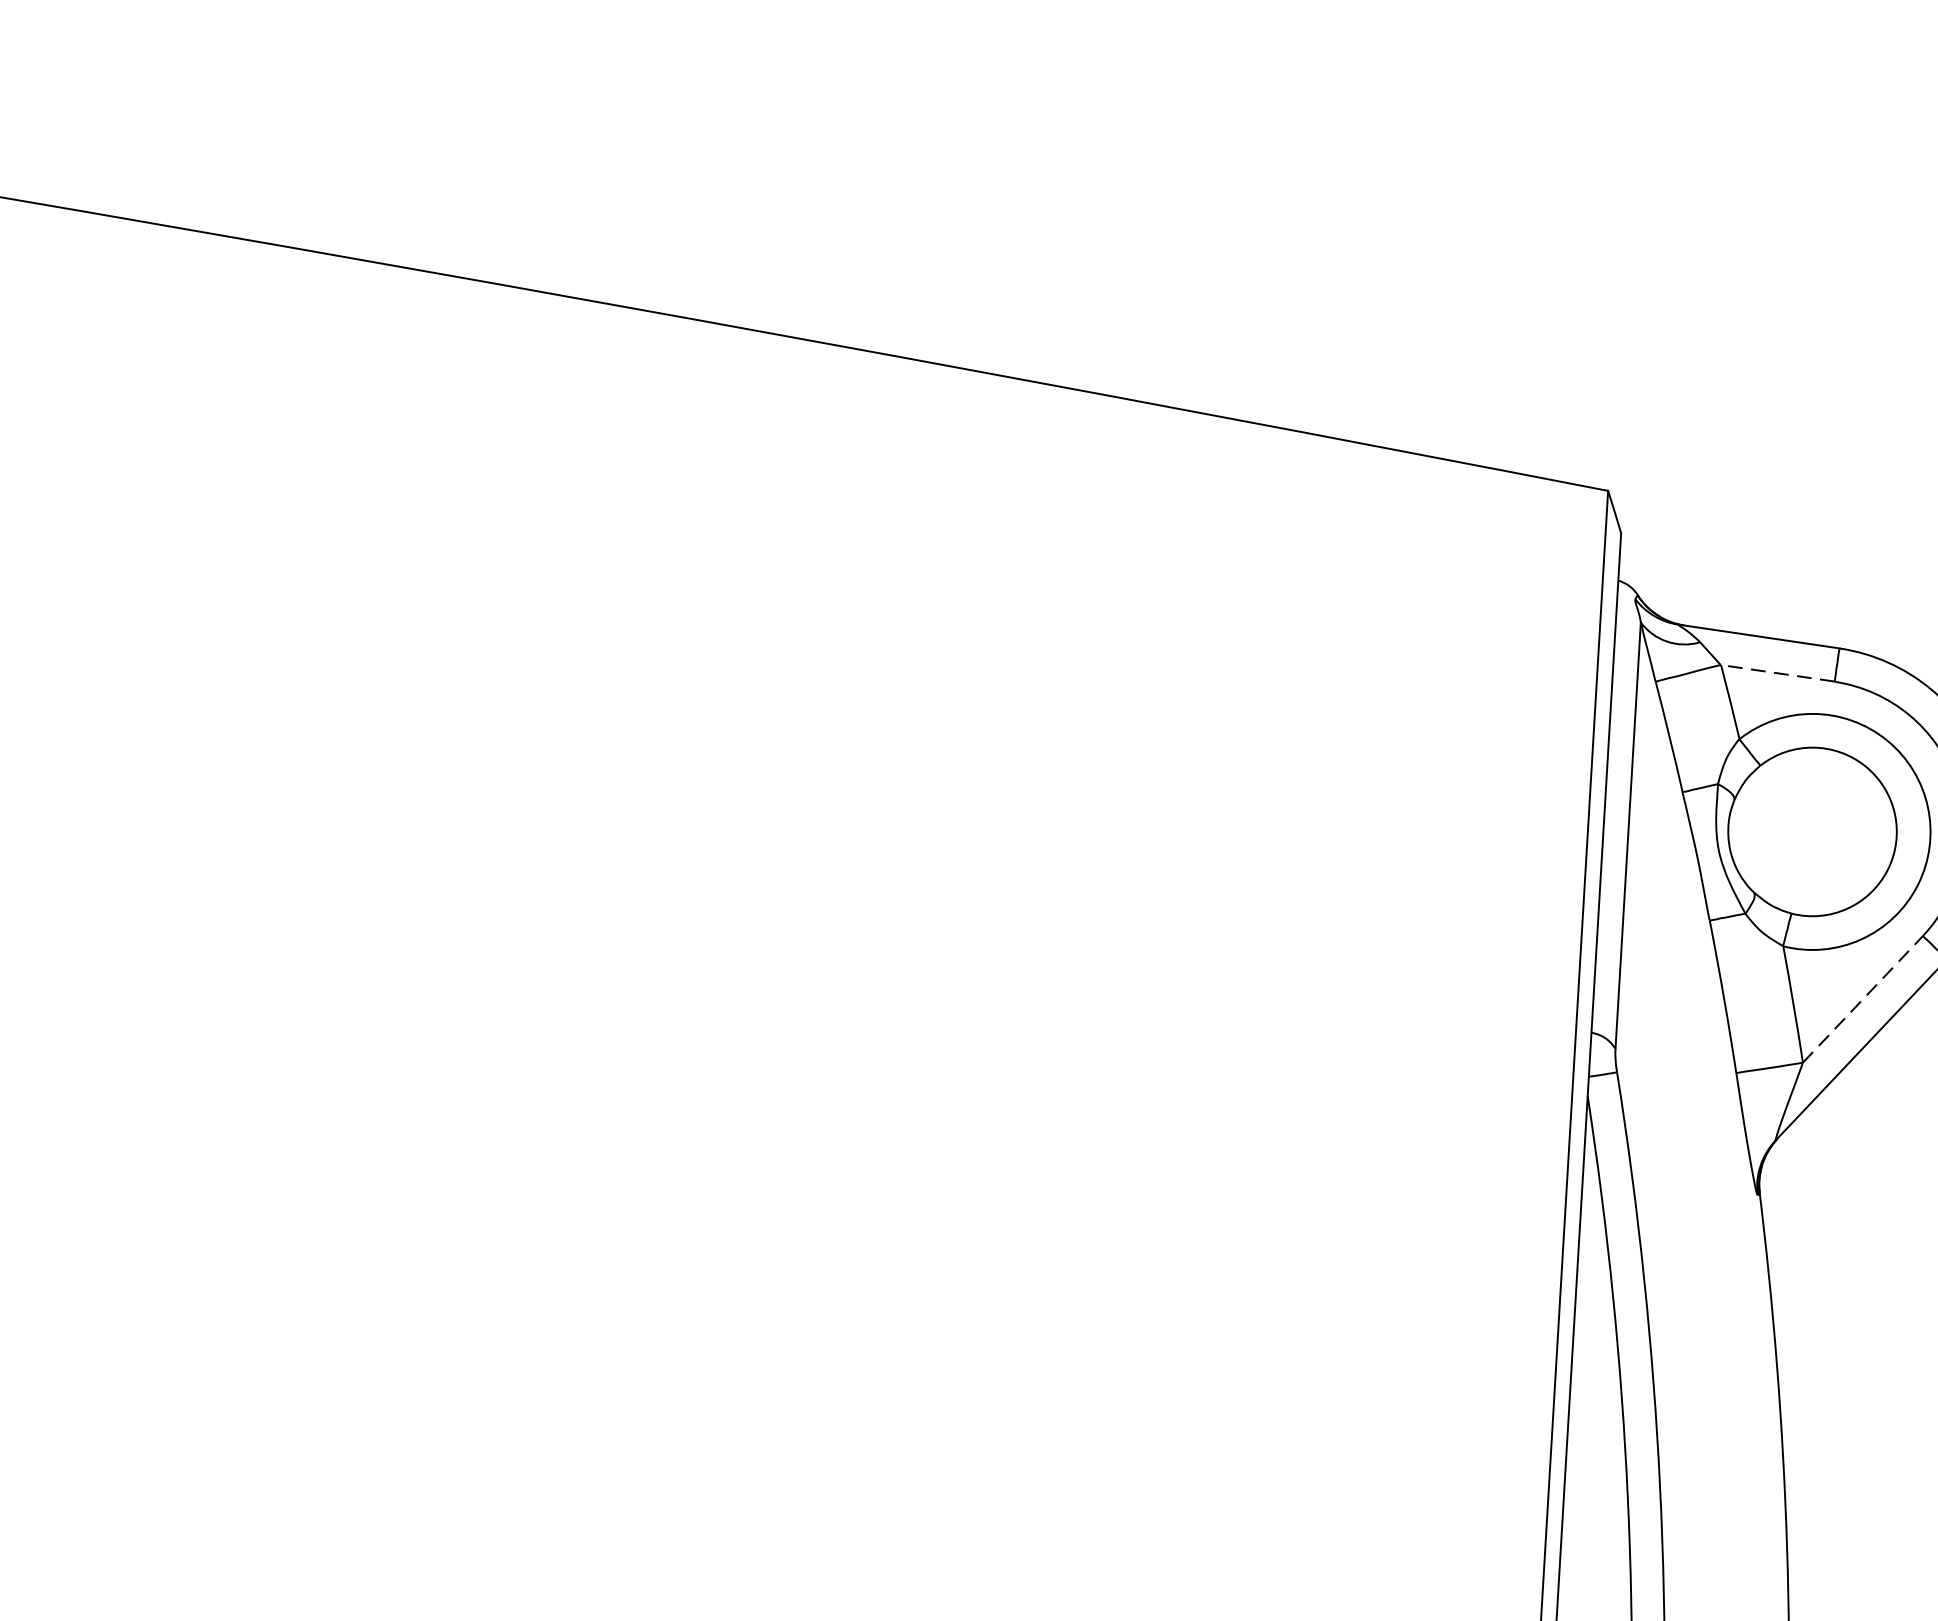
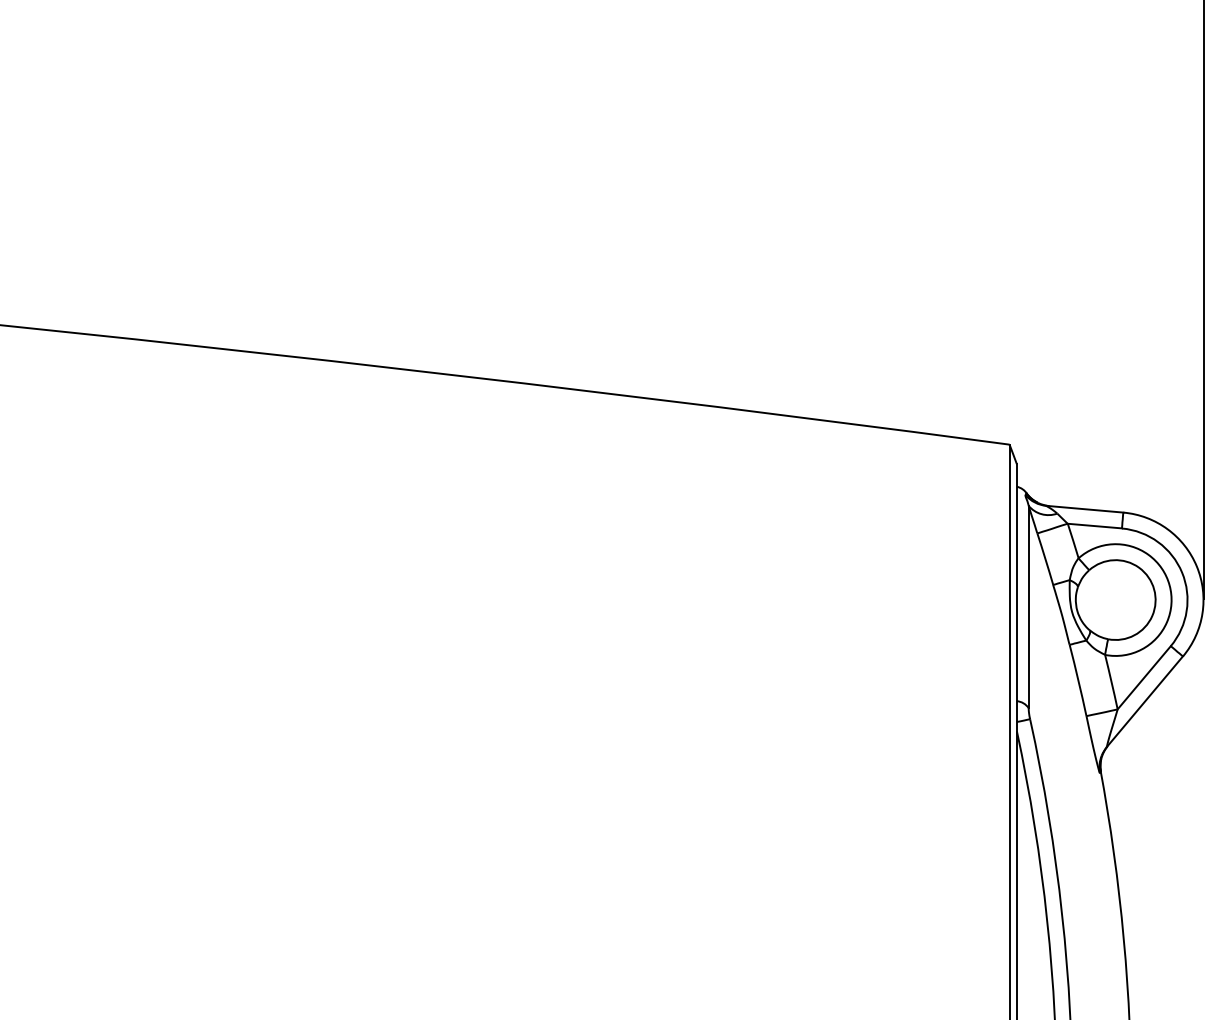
line: (1776, 674) -> (1094, 526), dashed -> solid
line: (1863, 998) -> (1144, 677), dashed -> solid

